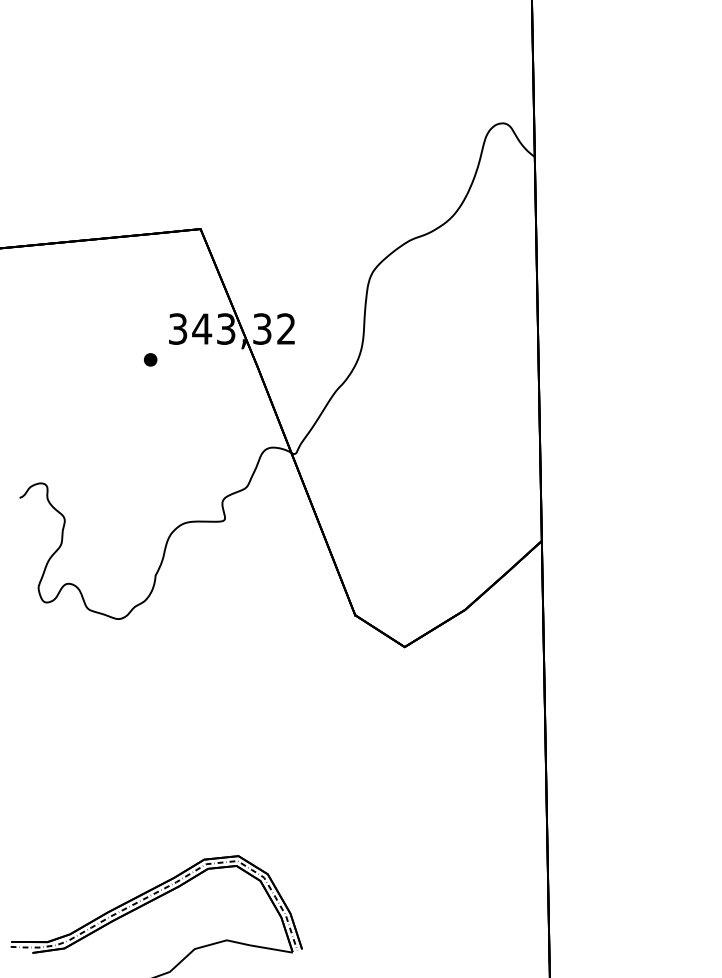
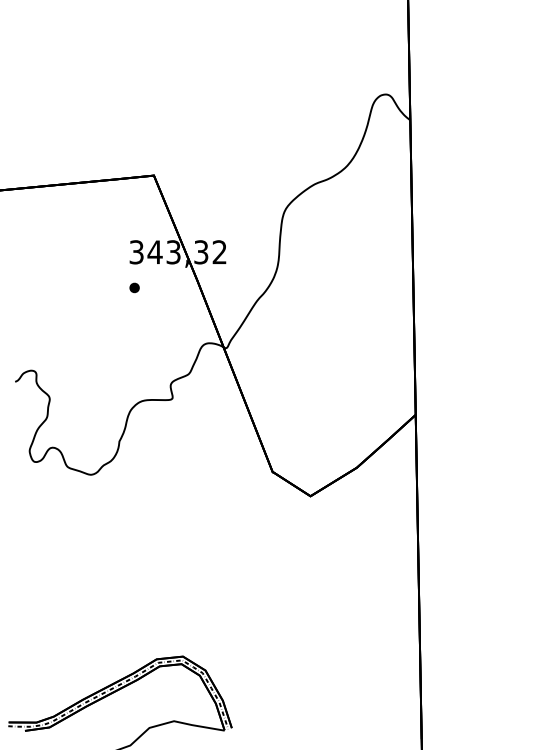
part: (150, 359) -> (134, 287), moved

